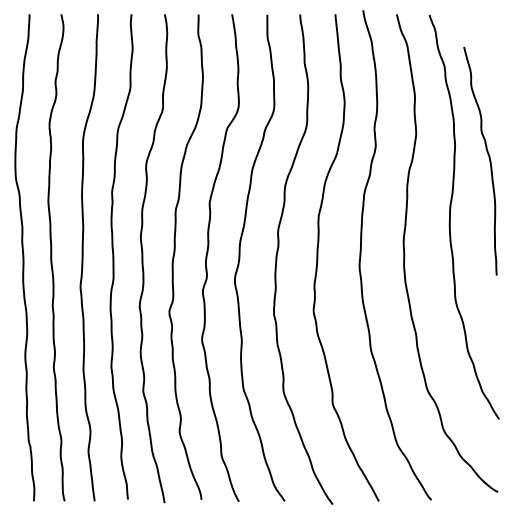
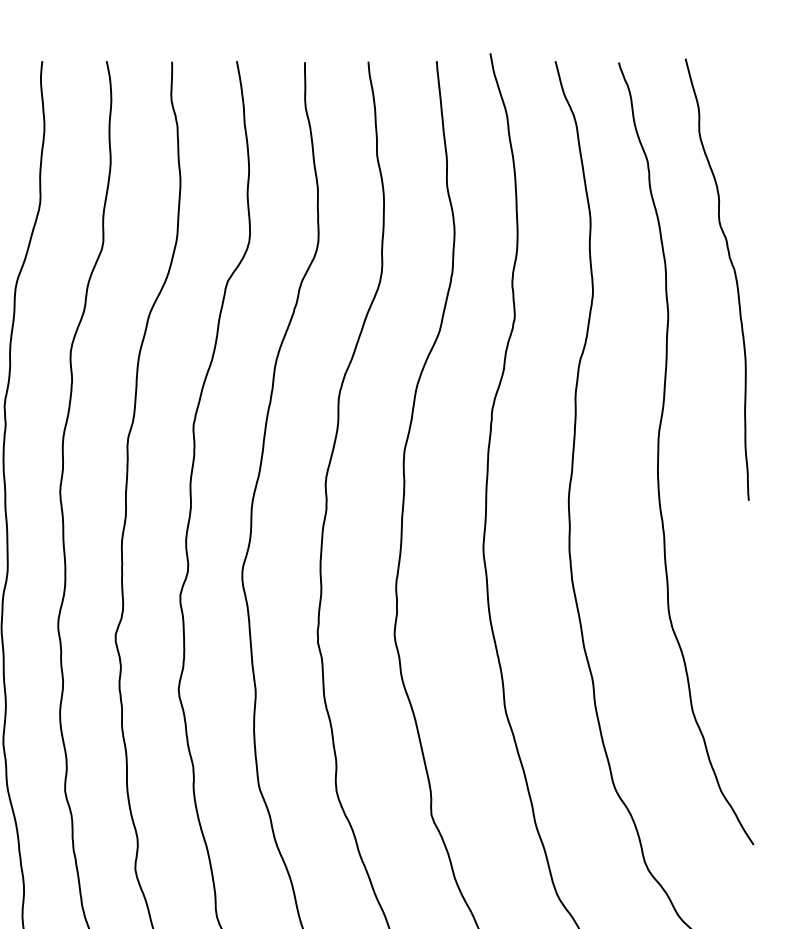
curve: (488, 158) -> (732, 274), moved

